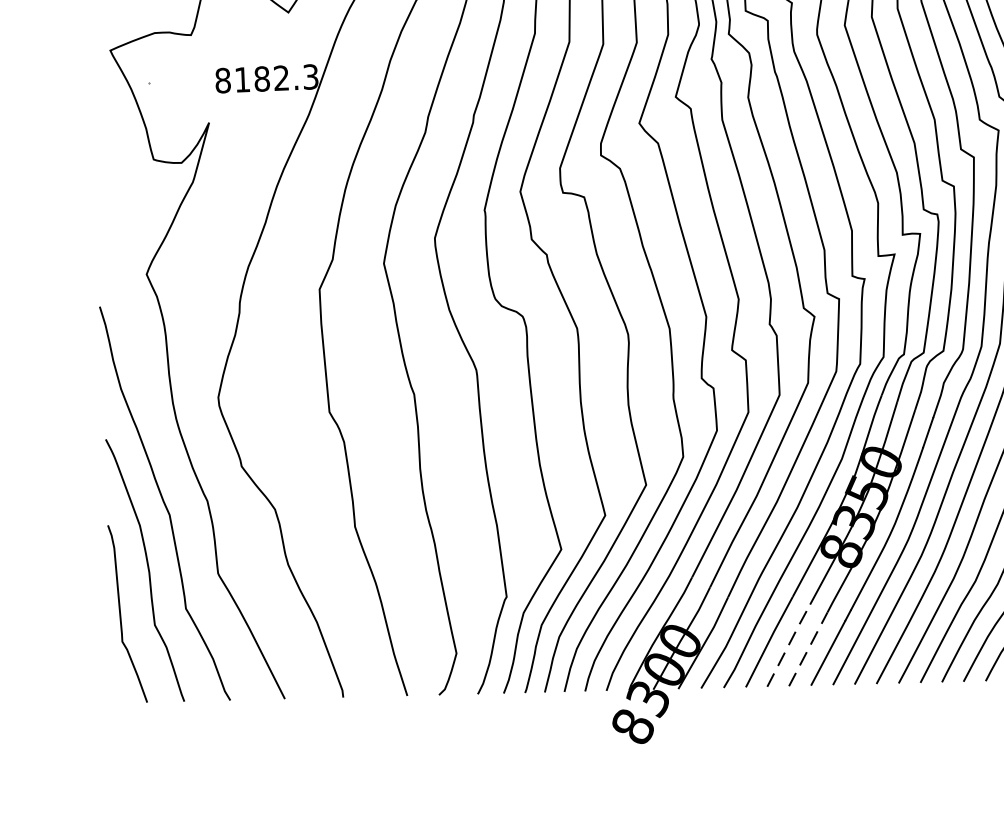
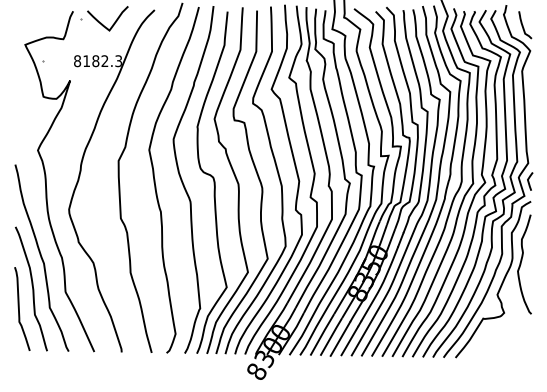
line: (789, 644) -> (331, 336), dashed -> solid
line: (808, 648) -> (340, 338), dashed -> solid

